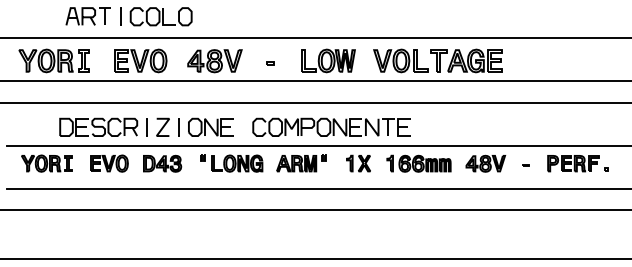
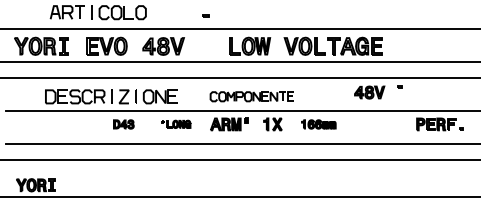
part: (270, 63) -> (205, 16), moved
part: (331, 126) -> (252, 96), size x0.7
part: (46, 163) -> (35, 185), moved
part: (109, 163) -> (83, 124), removed
part: (162, 163) -> (123, 124), size x0.7
part: (231, 163) -> (176, 124), size x0.6
part: (418, 163) -> (318, 124), size x0.7
part: (485, 163) -> (369, 92), moved
part: (525, 165) -> (399, 87), moved

